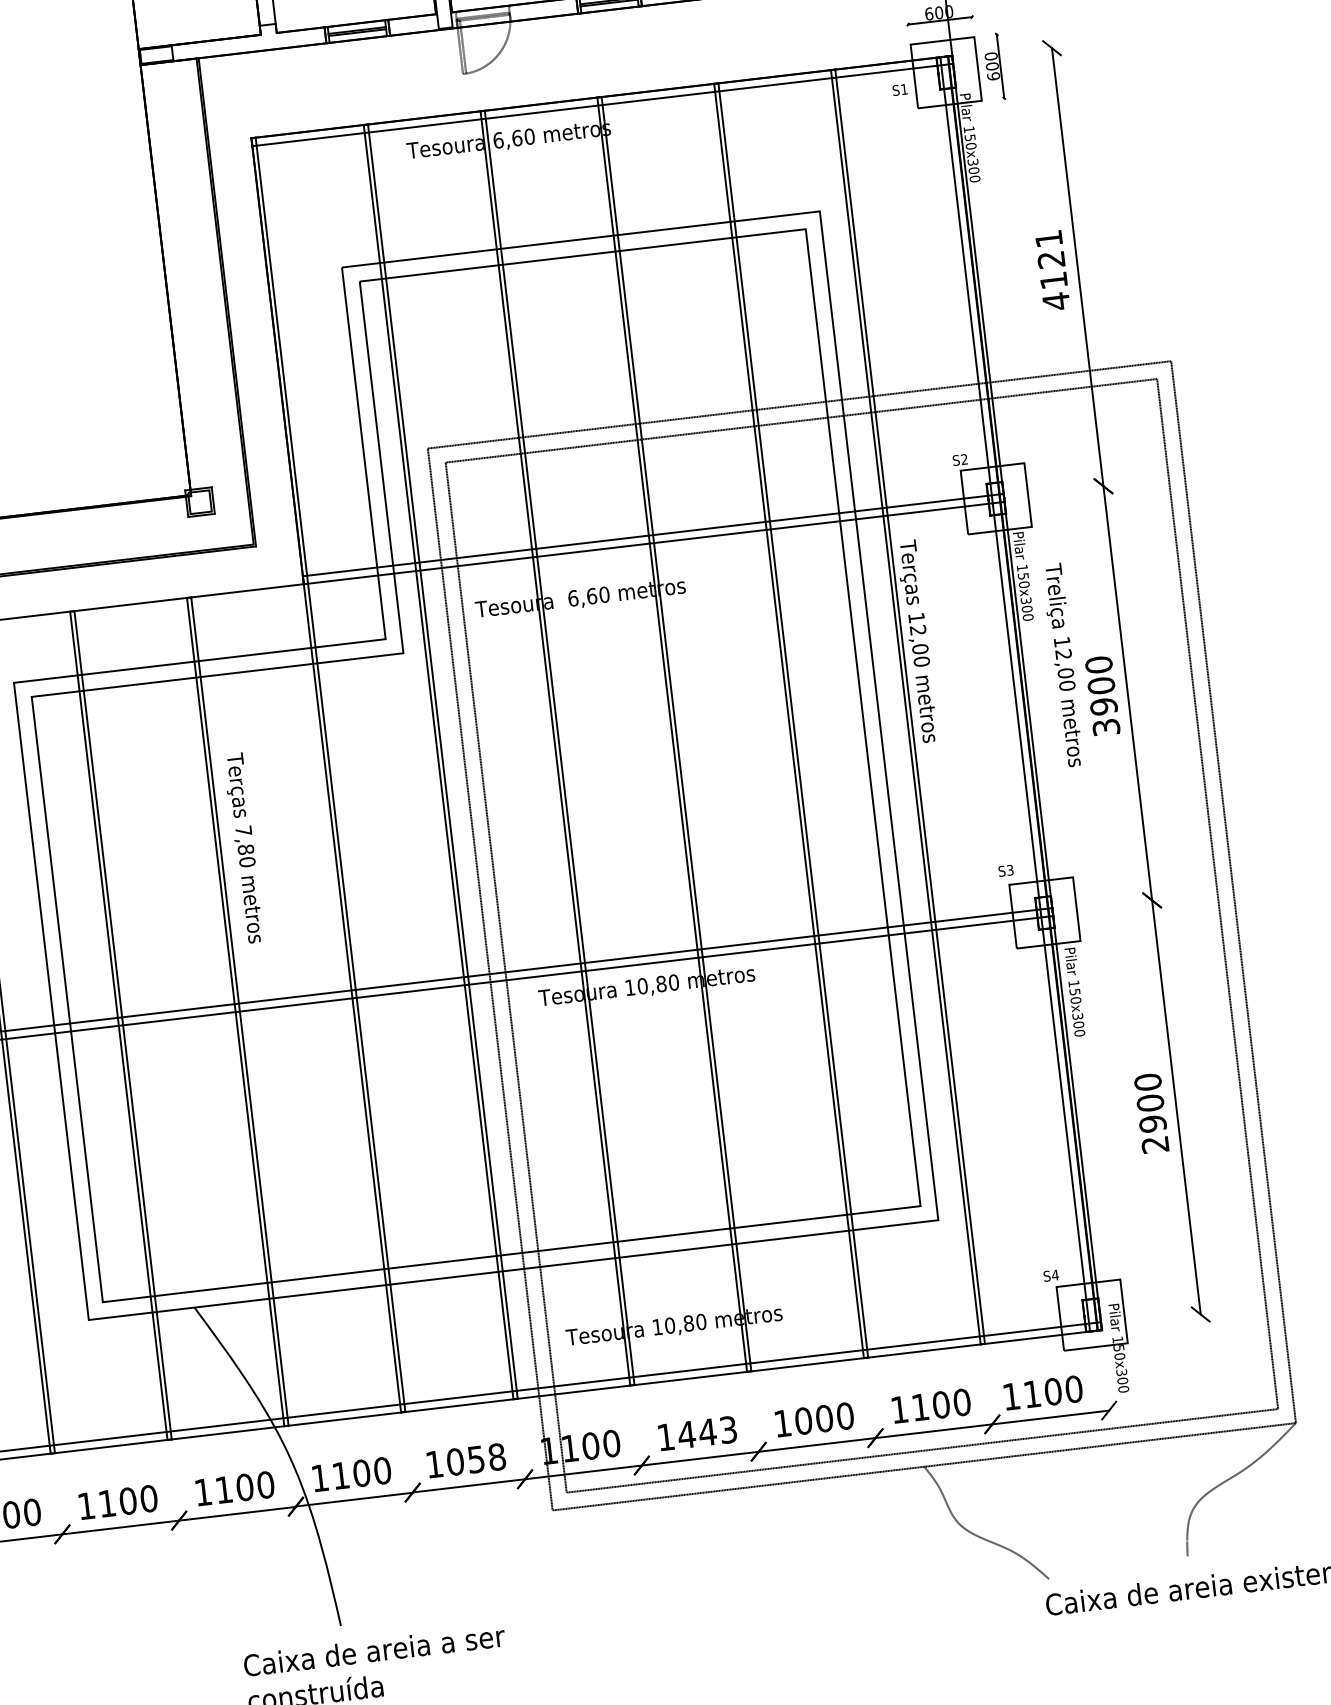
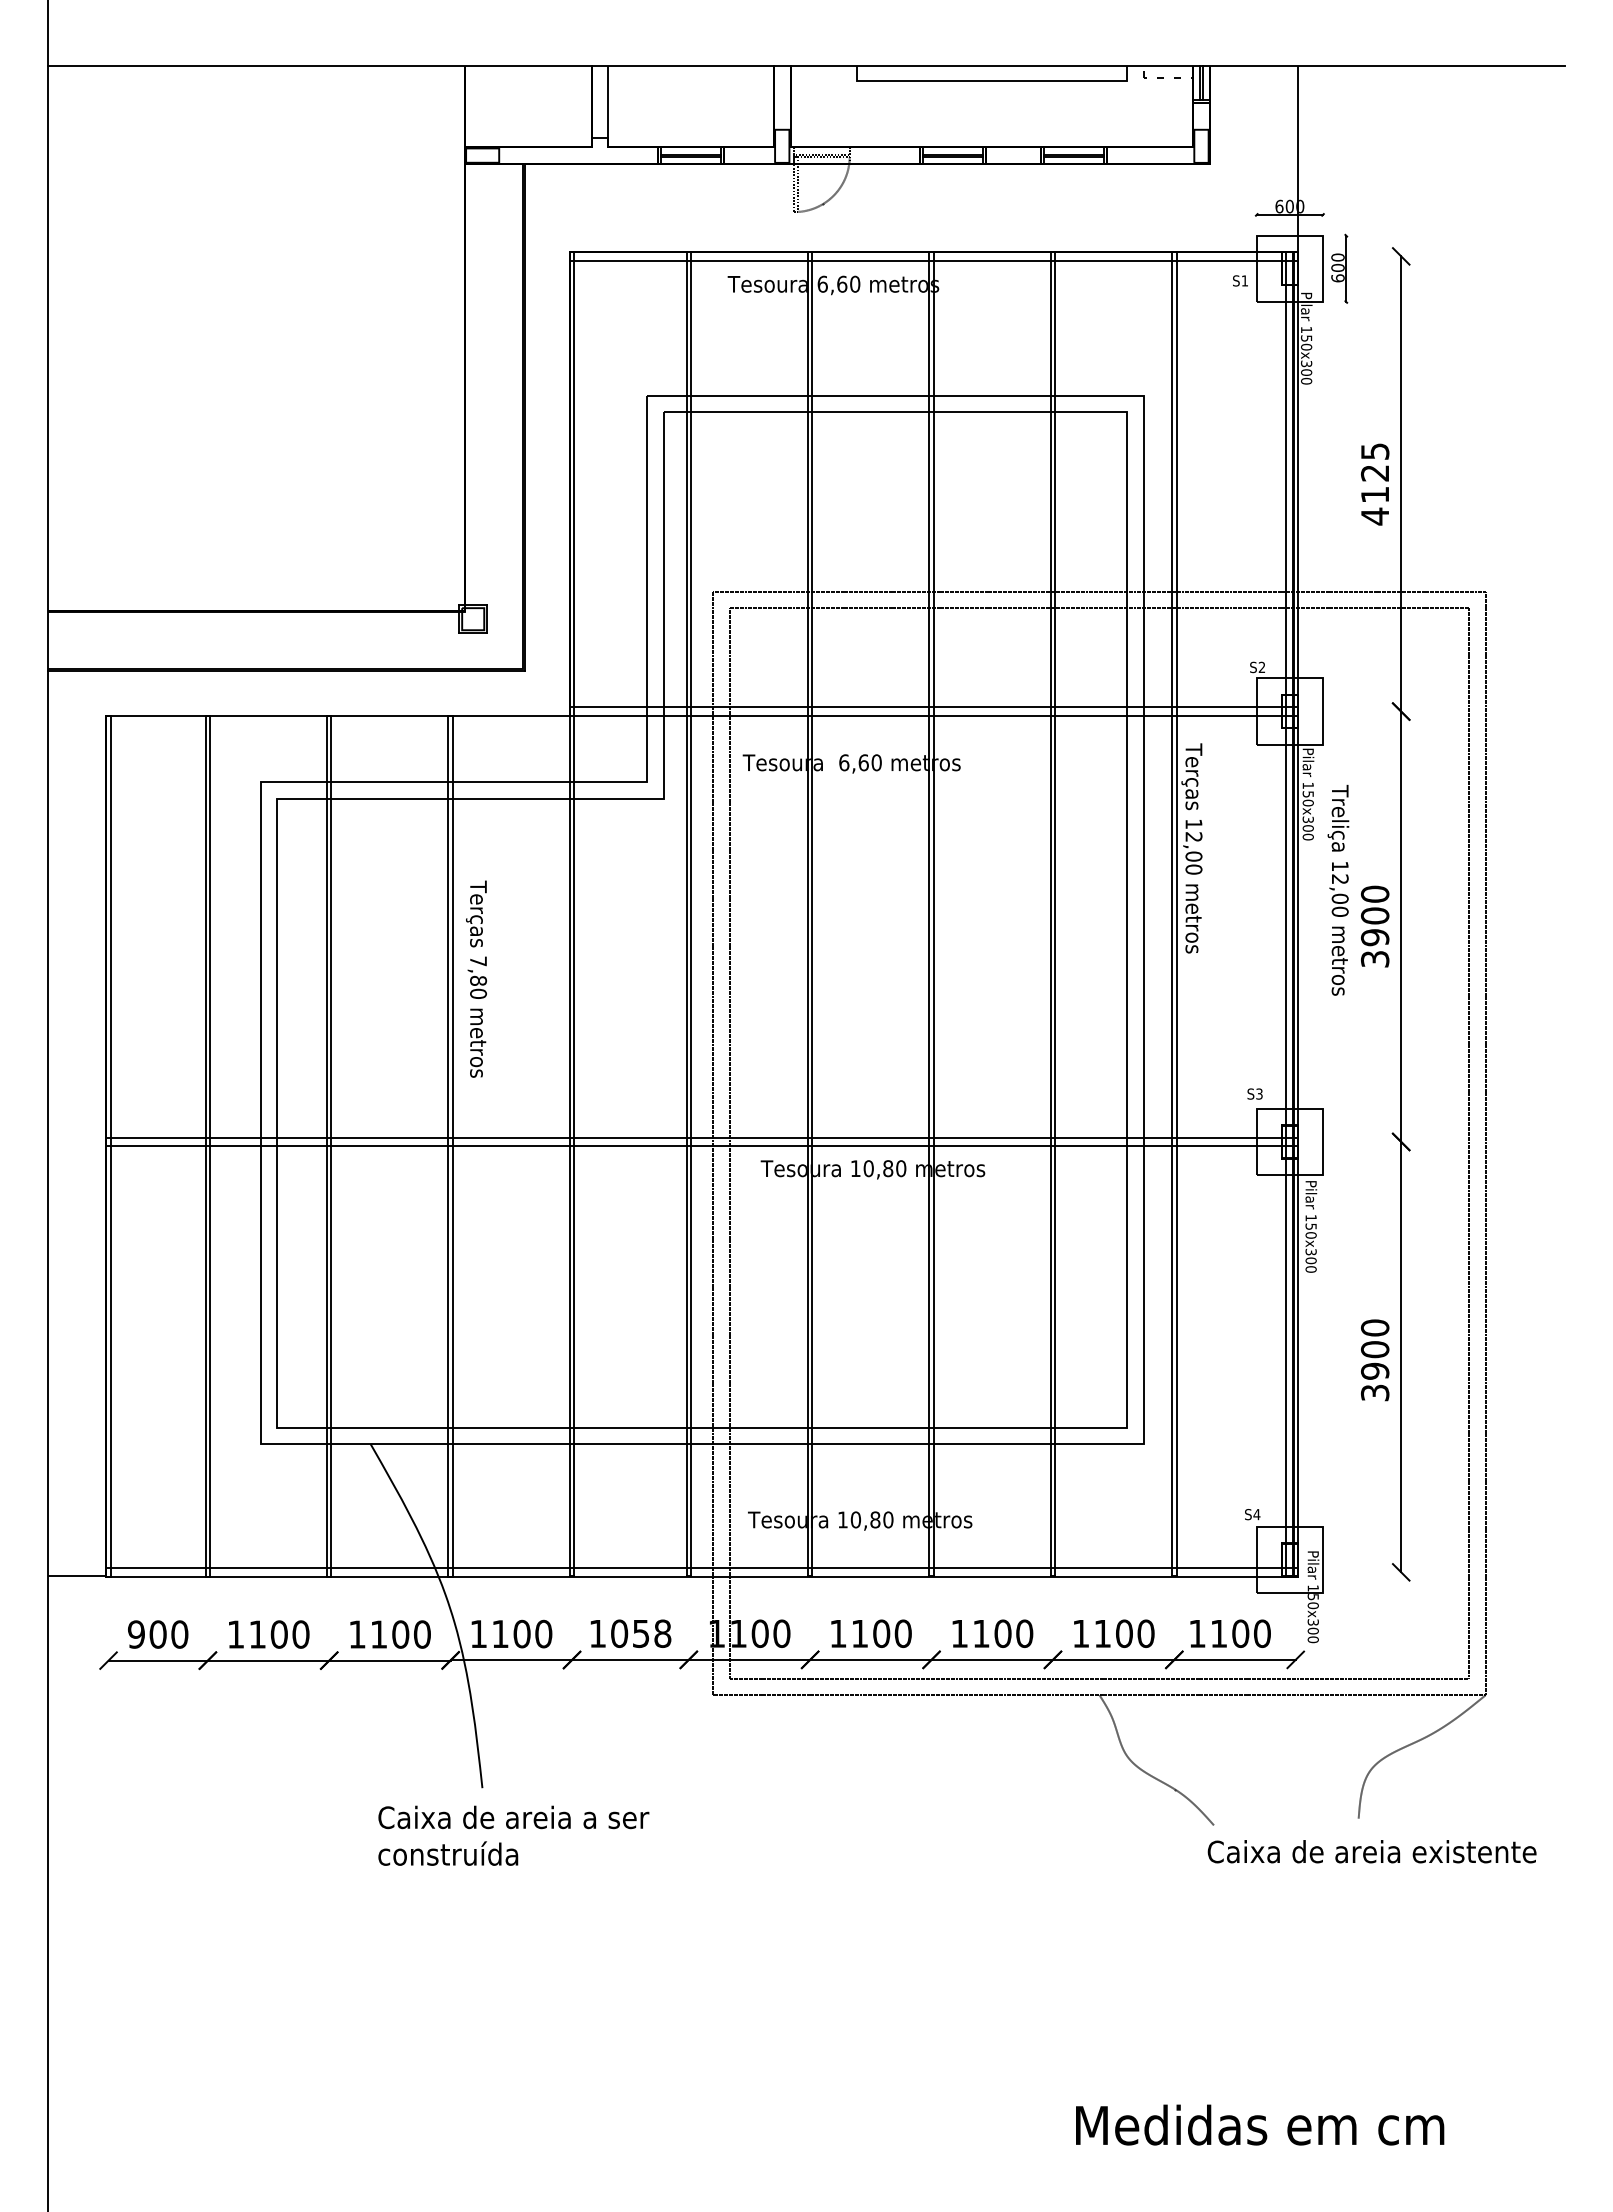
text: (1049, 238) -> (1375, 451), 4121 -> 4125
text: (1155, 1144) -> (1375, 1392), 2900 -> 3900
text: (802, 1420) -> (980, 1633), 1000 -> 1100
text: (706, 1432) -> (880, 1633), 1443 -> 1100

